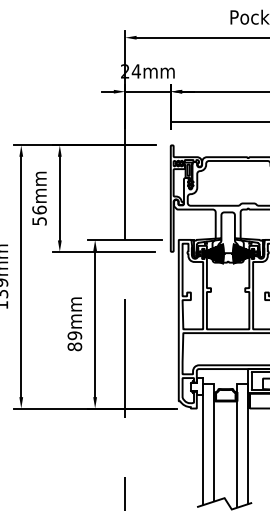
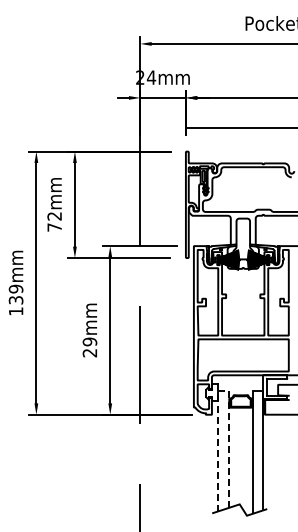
text: (39, 215) -> (54, 221), 56mm -> 72mm
text: (74, 346) -> (89, 352), 89mm -> 29mm
line: (207, 384) -> (222, 390), solid -> dashed

